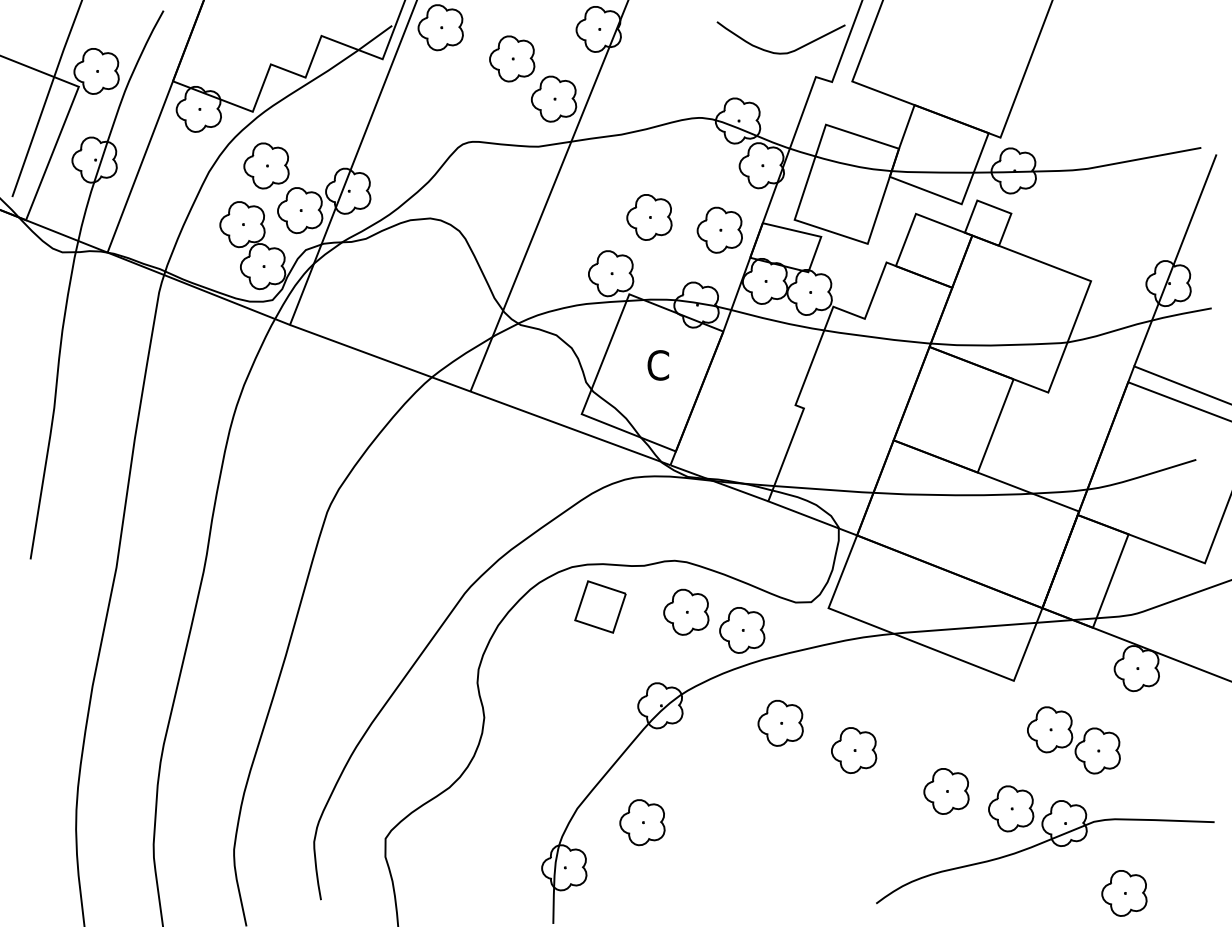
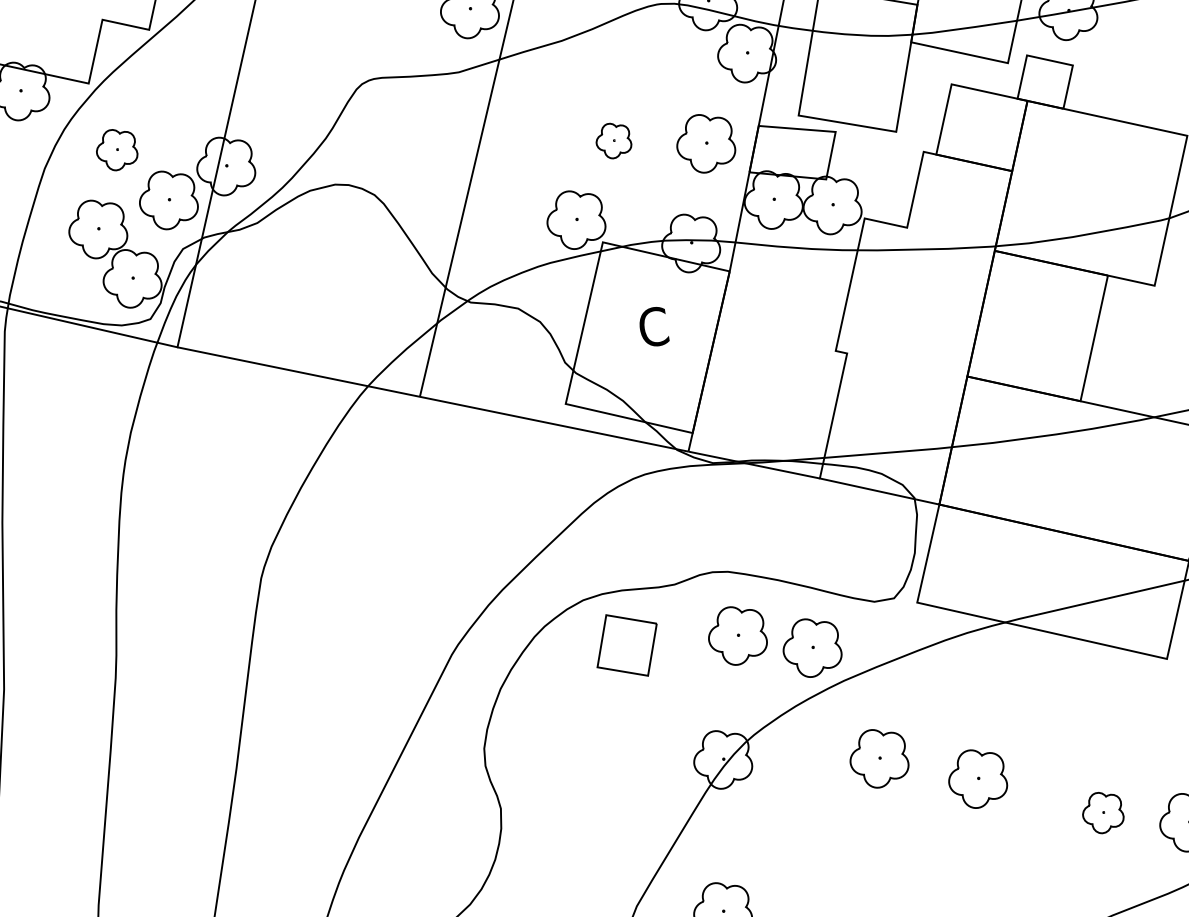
part: (266, 165) -> (116, 149), size x0.7
part: (649, 217) -> (613, 140), size x0.6
part: (946, 791) -> (1102, 812), size x0.7

